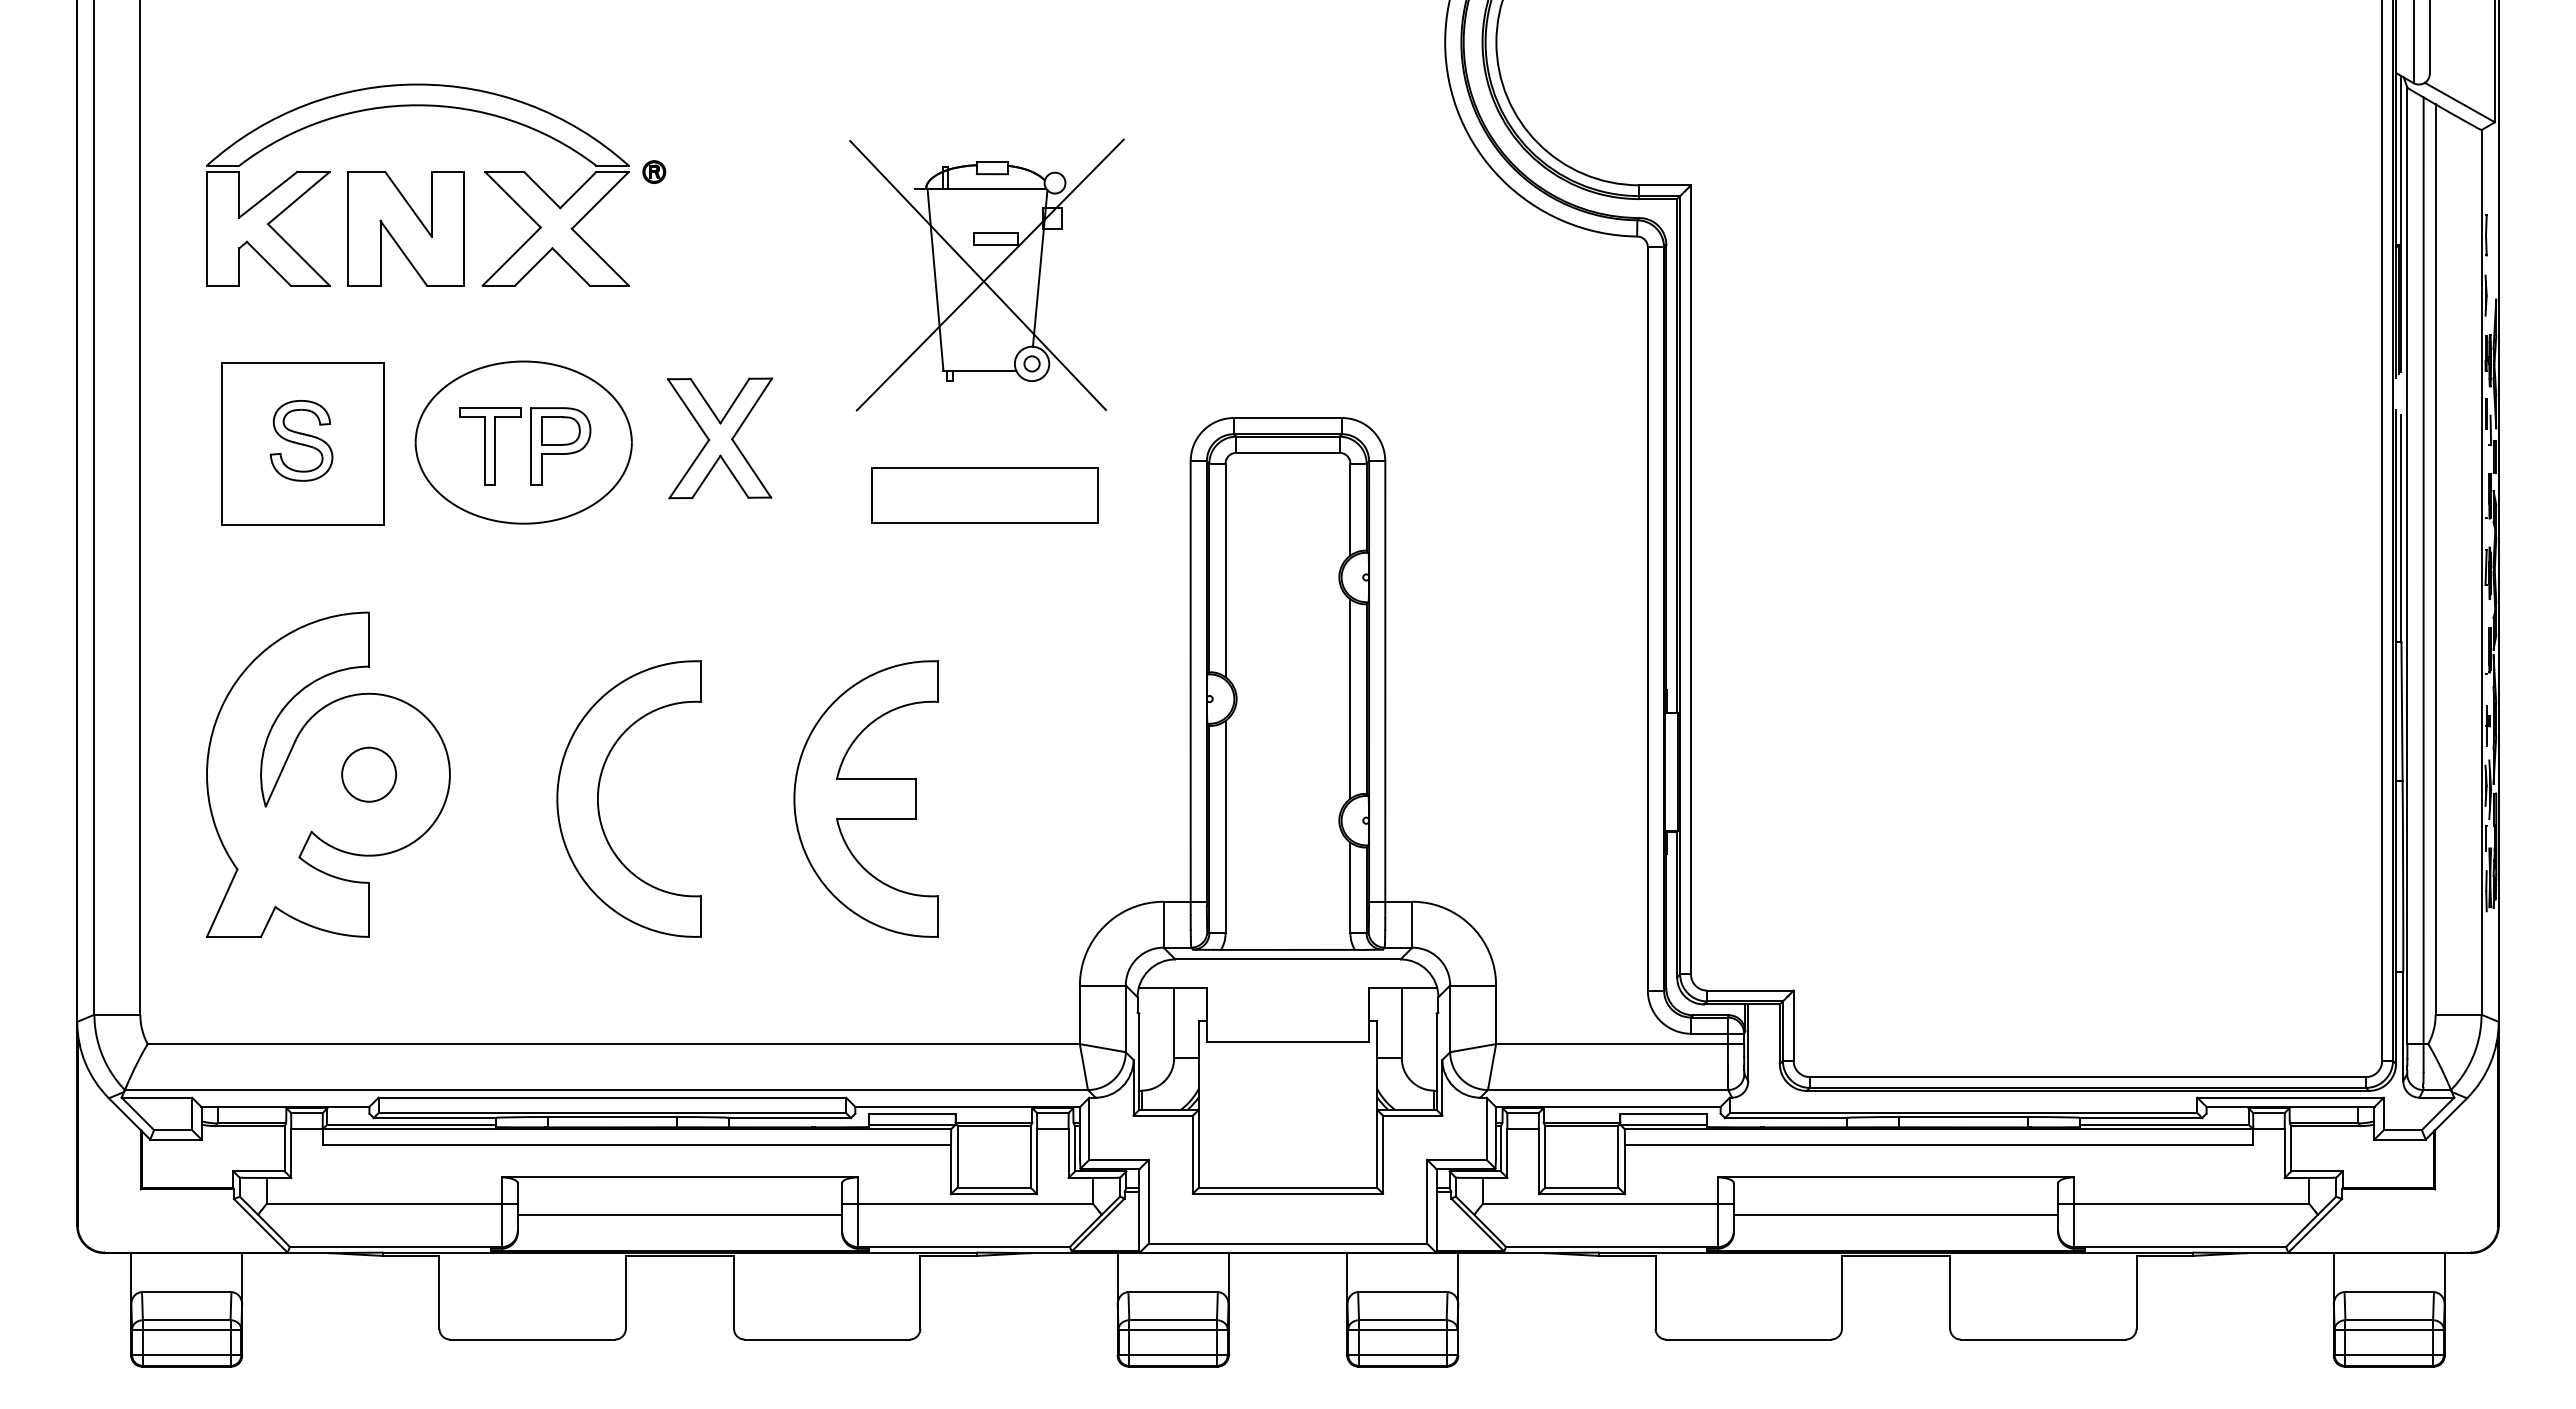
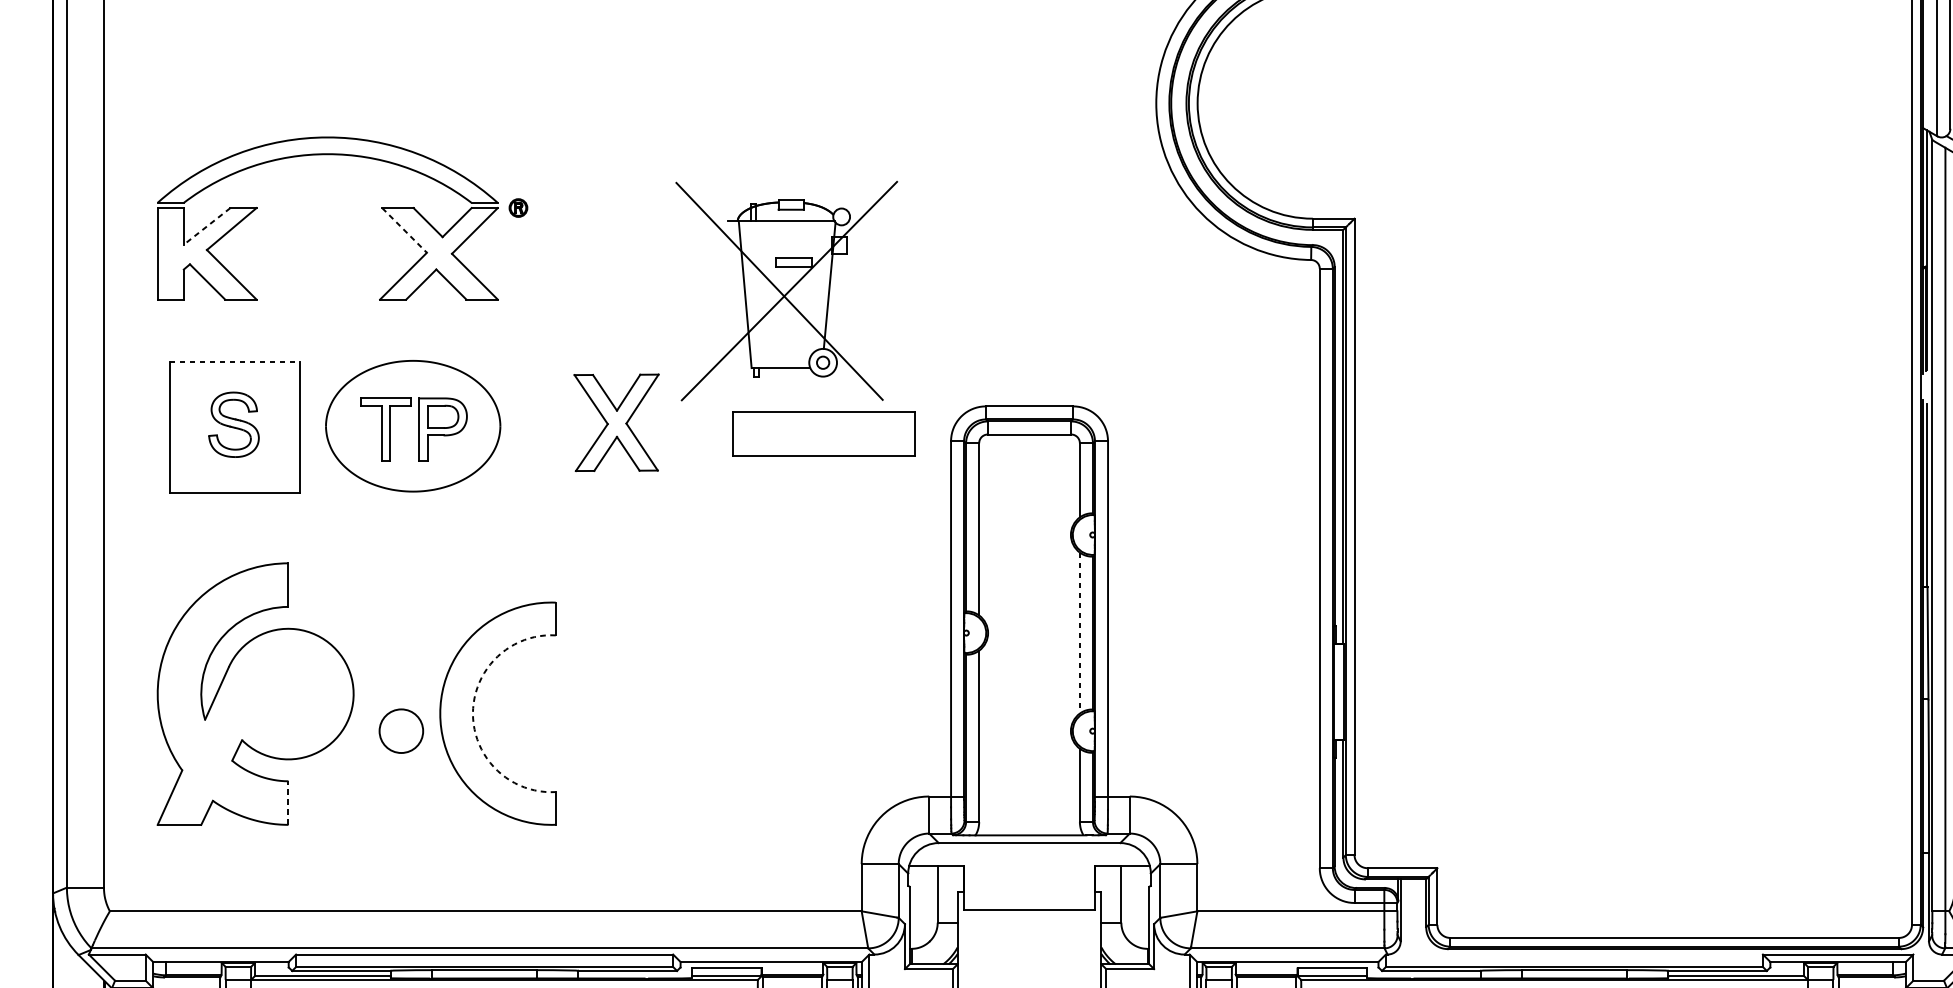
line: (268, 194) -> (207, 226), solid -> dashed
line: (513, 200) -> (404, 230), solid -> dashed
part: (405, 228) -> (317, 253), removed
line: (303, 363) -> (235, 362), solid -> dashed
part: (719, 438) -> (616, 422), moved
part: (984, 495) -> (823, 433), moved
line: (1350, 699) -> (1079, 633), solid -> dashed
circle: (368, 774) -> (400, 730), moved
part: (865, 798) -> (688, 713), removed
arc: (597, 799) -> (472, 714), solid -> dashed
line: (369, 909) -> (288, 802), solid -> dashed

